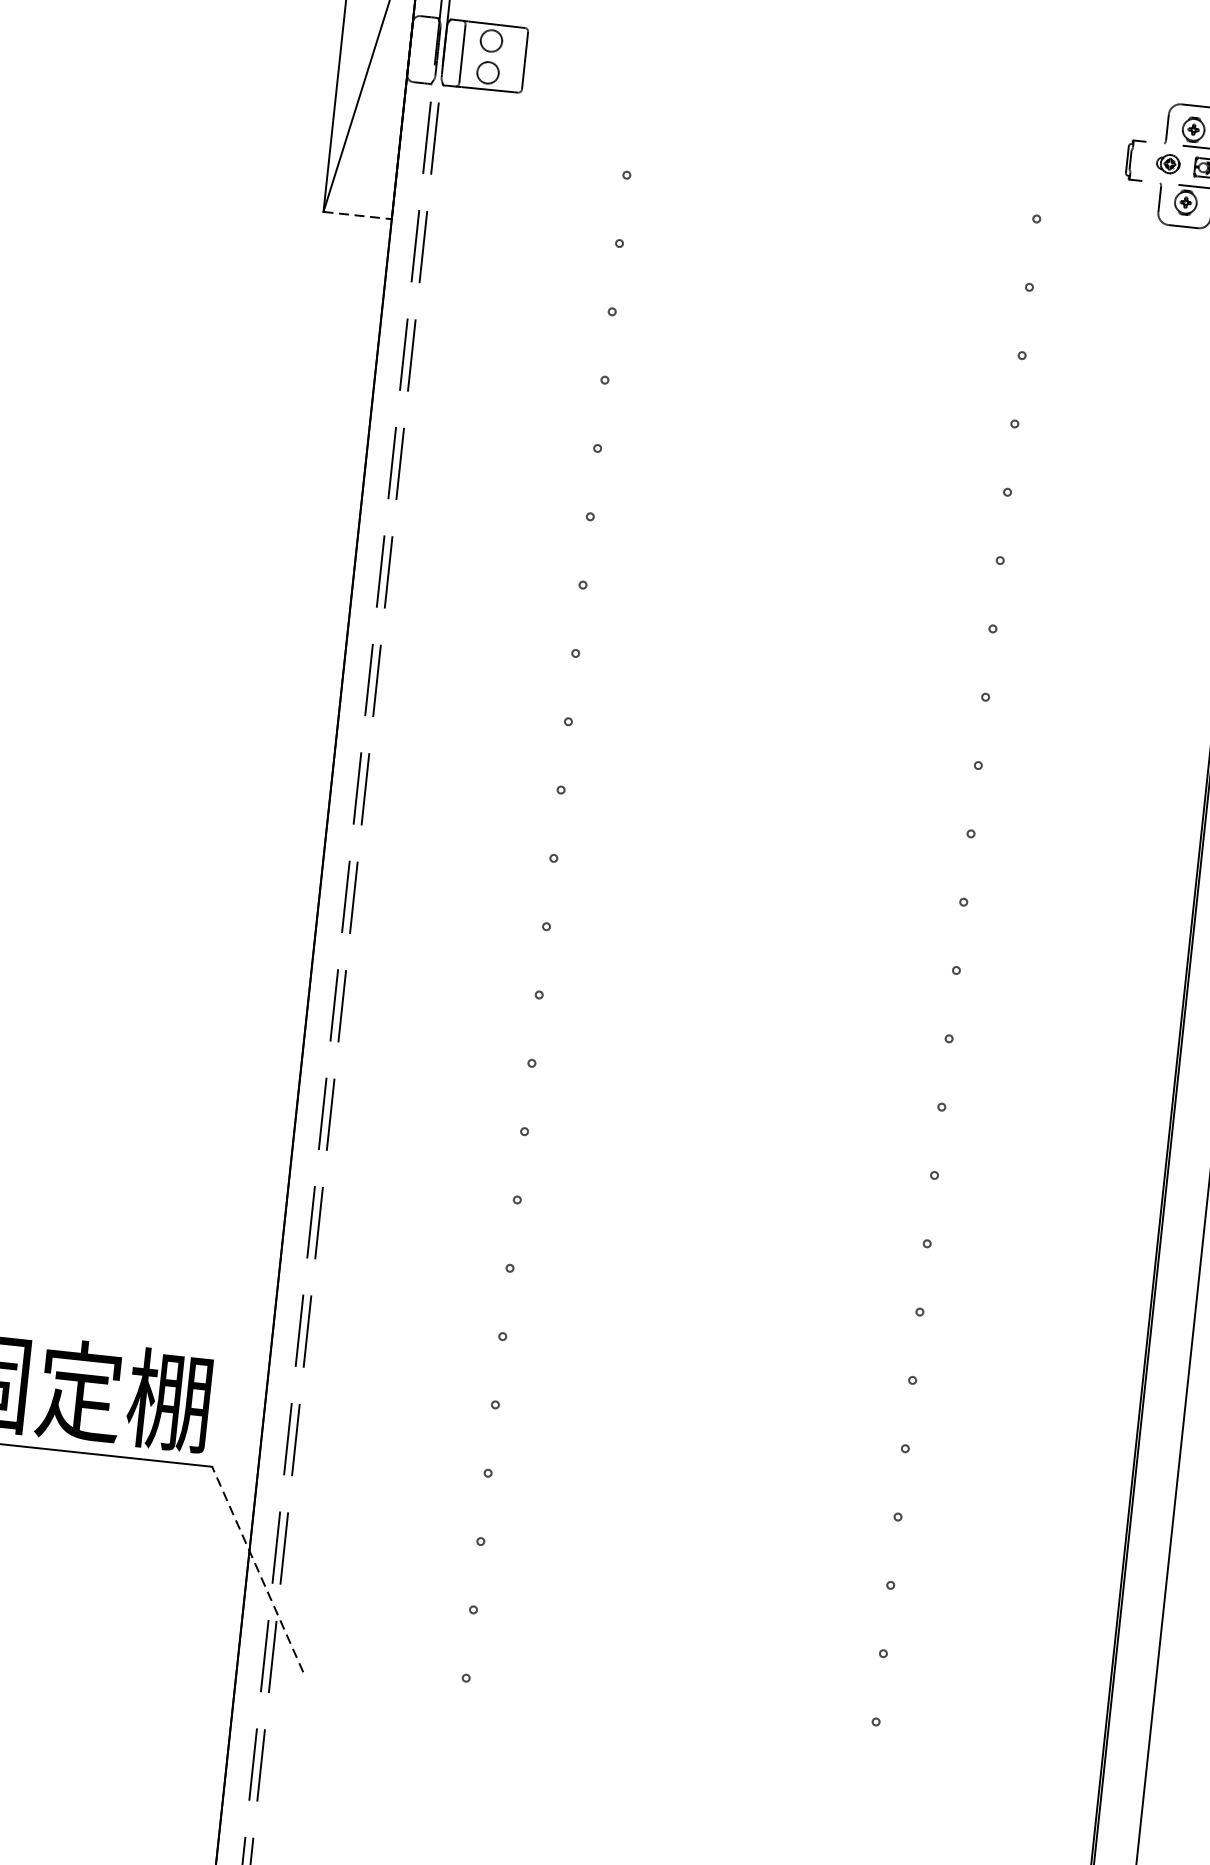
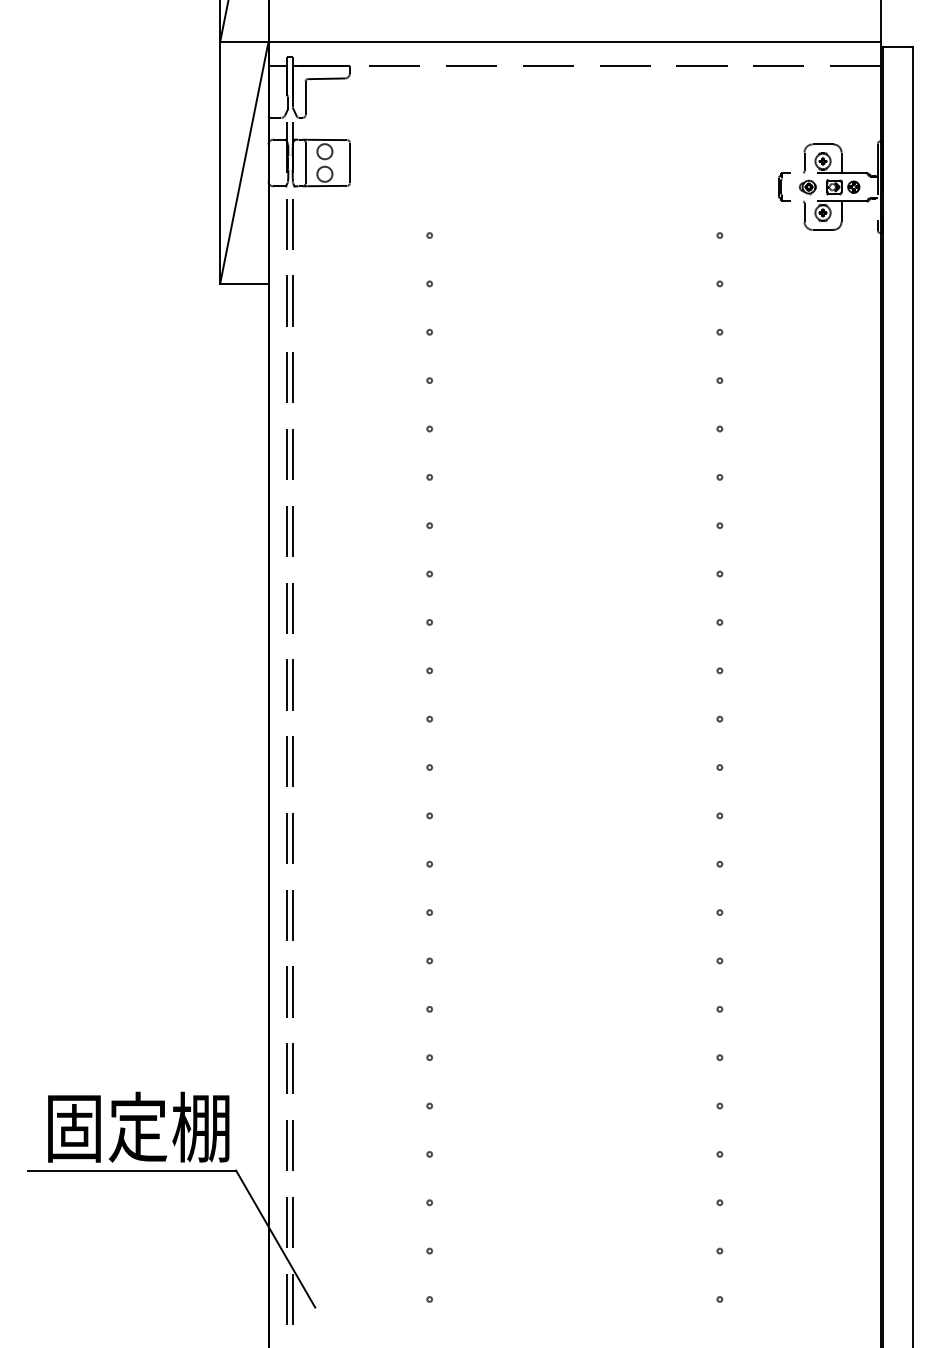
line: (357, 214) -> (244, 283), dashed -> solid
line: (257, 1568) -> (275, 1238), dashed -> solid

